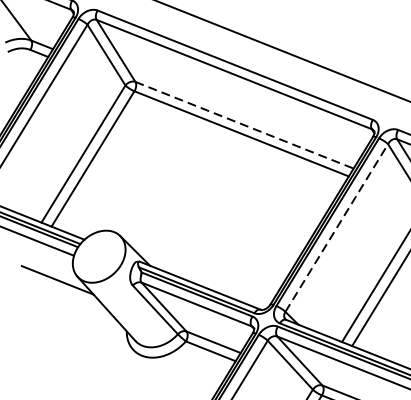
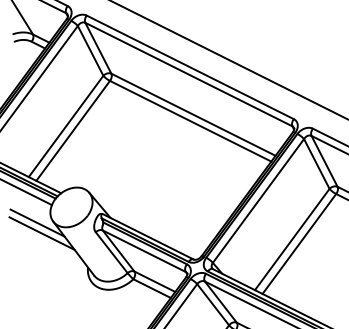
line: (244, 124) -> (193, 114), dashed -> solid
line: (336, 227) -> (258, 200), dashed -> solid
line: (63, 293) -> (41, 233), added

